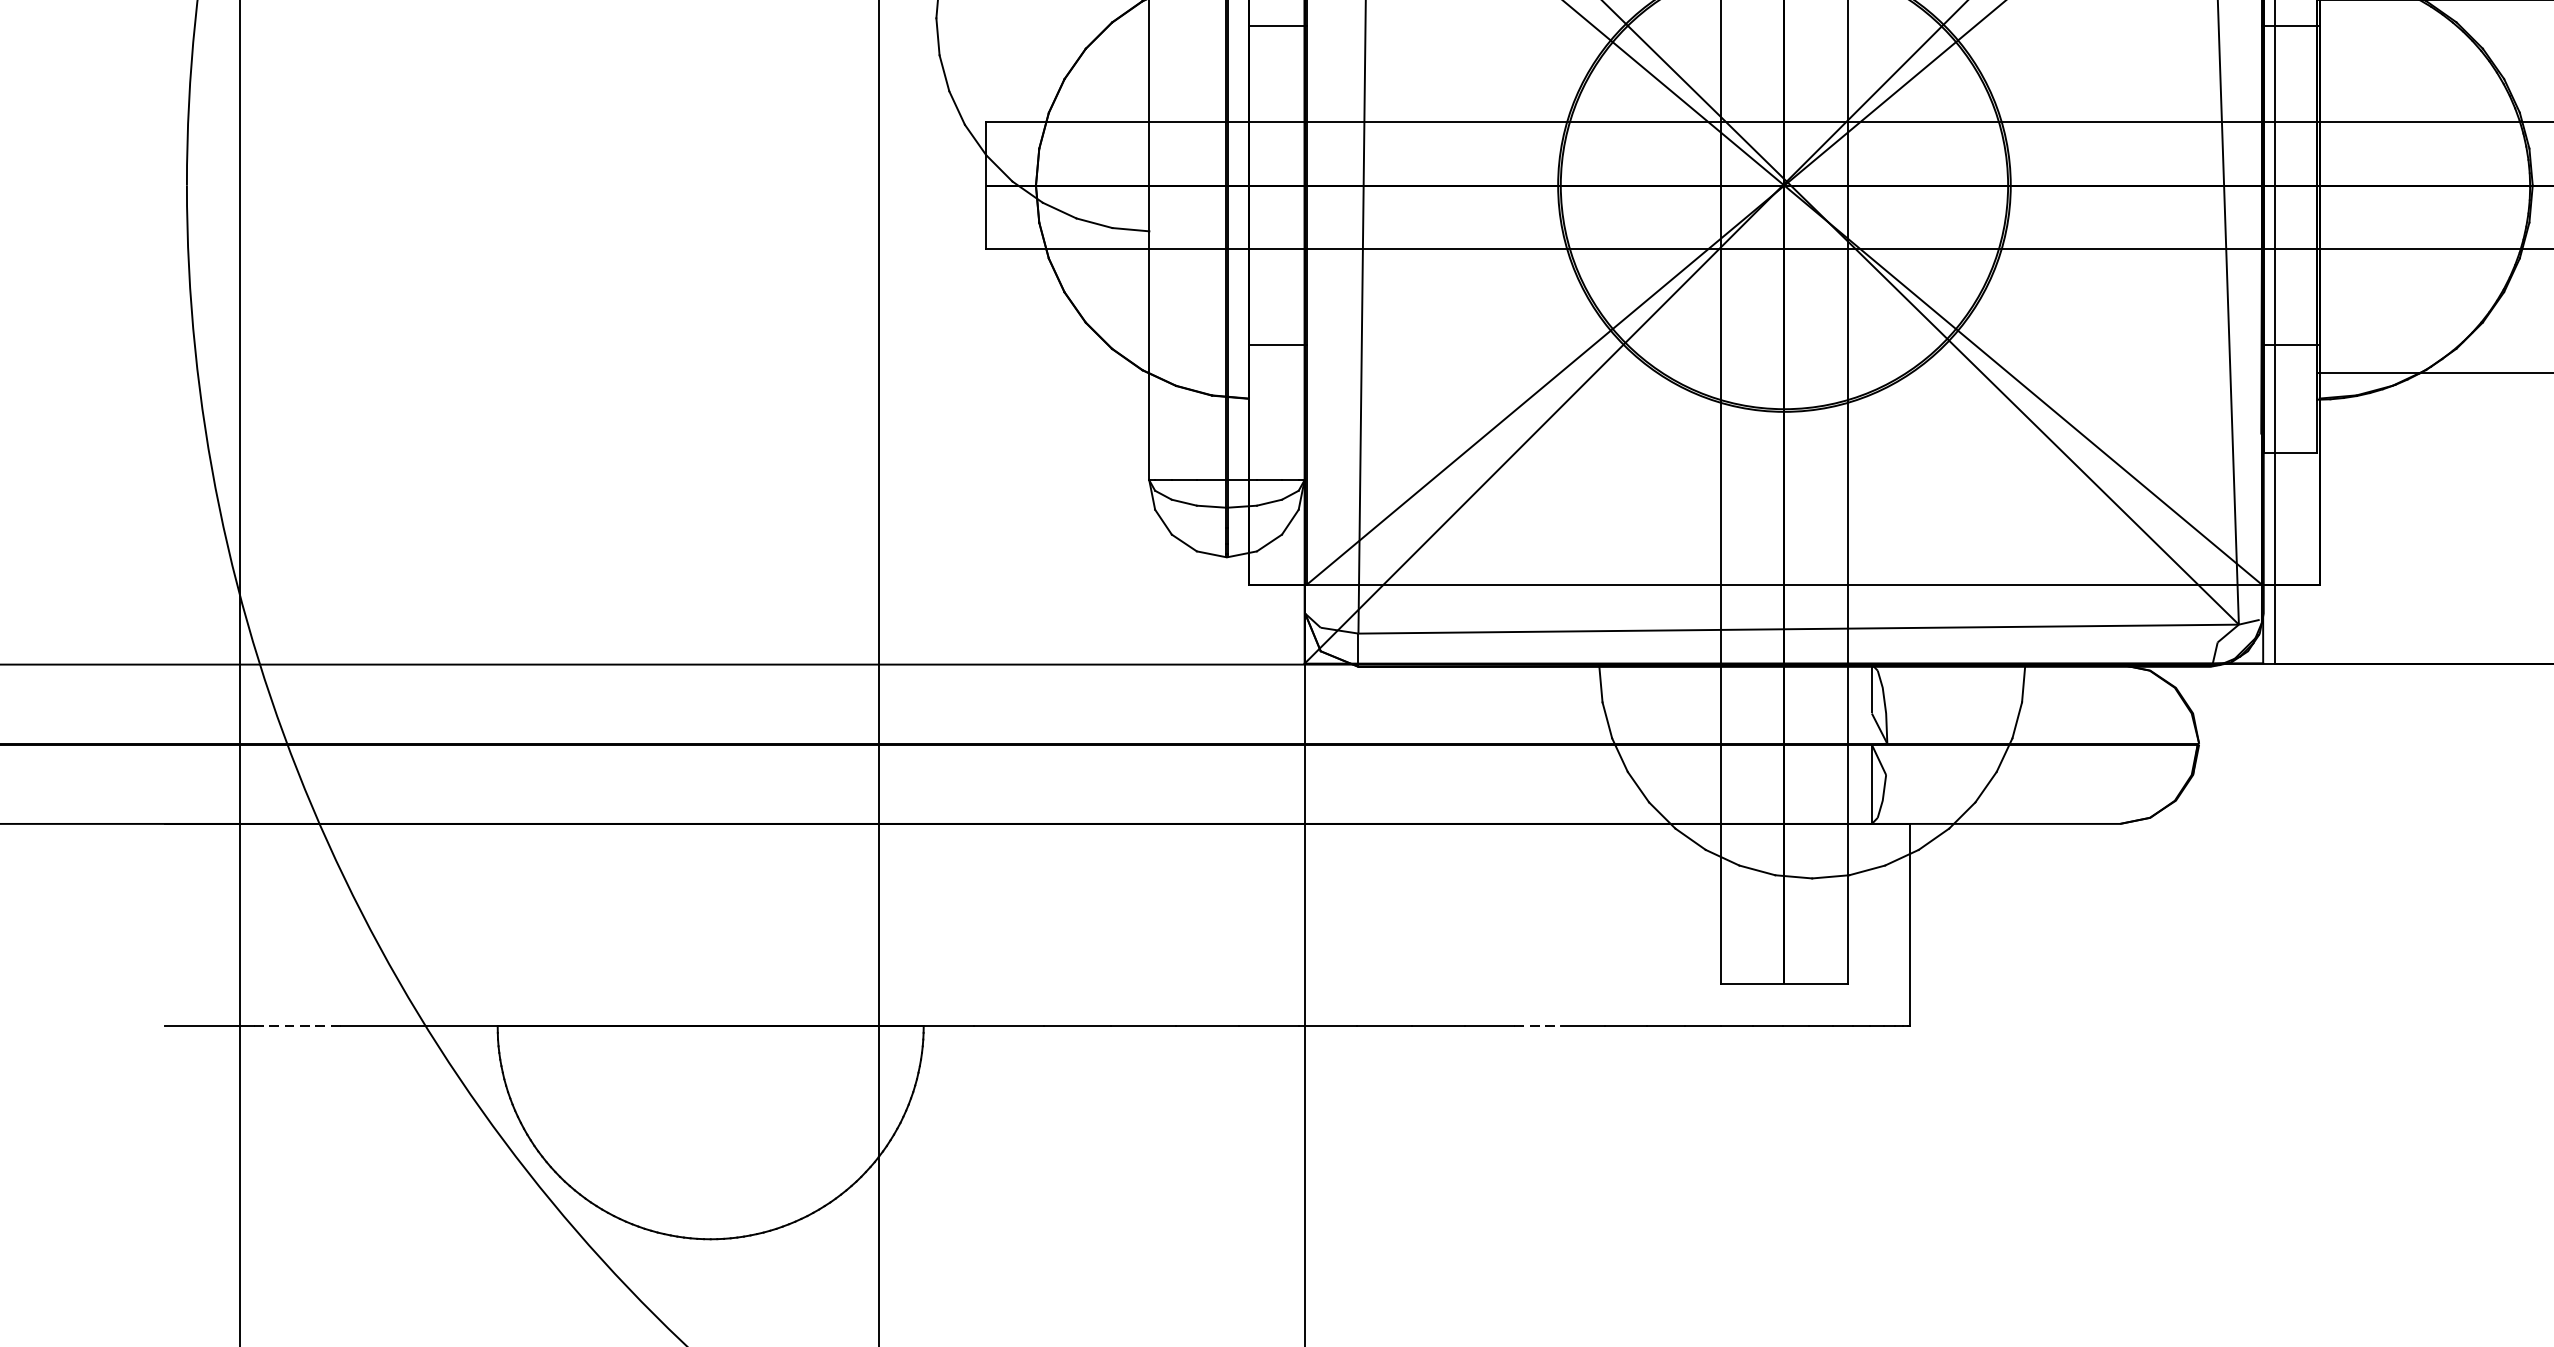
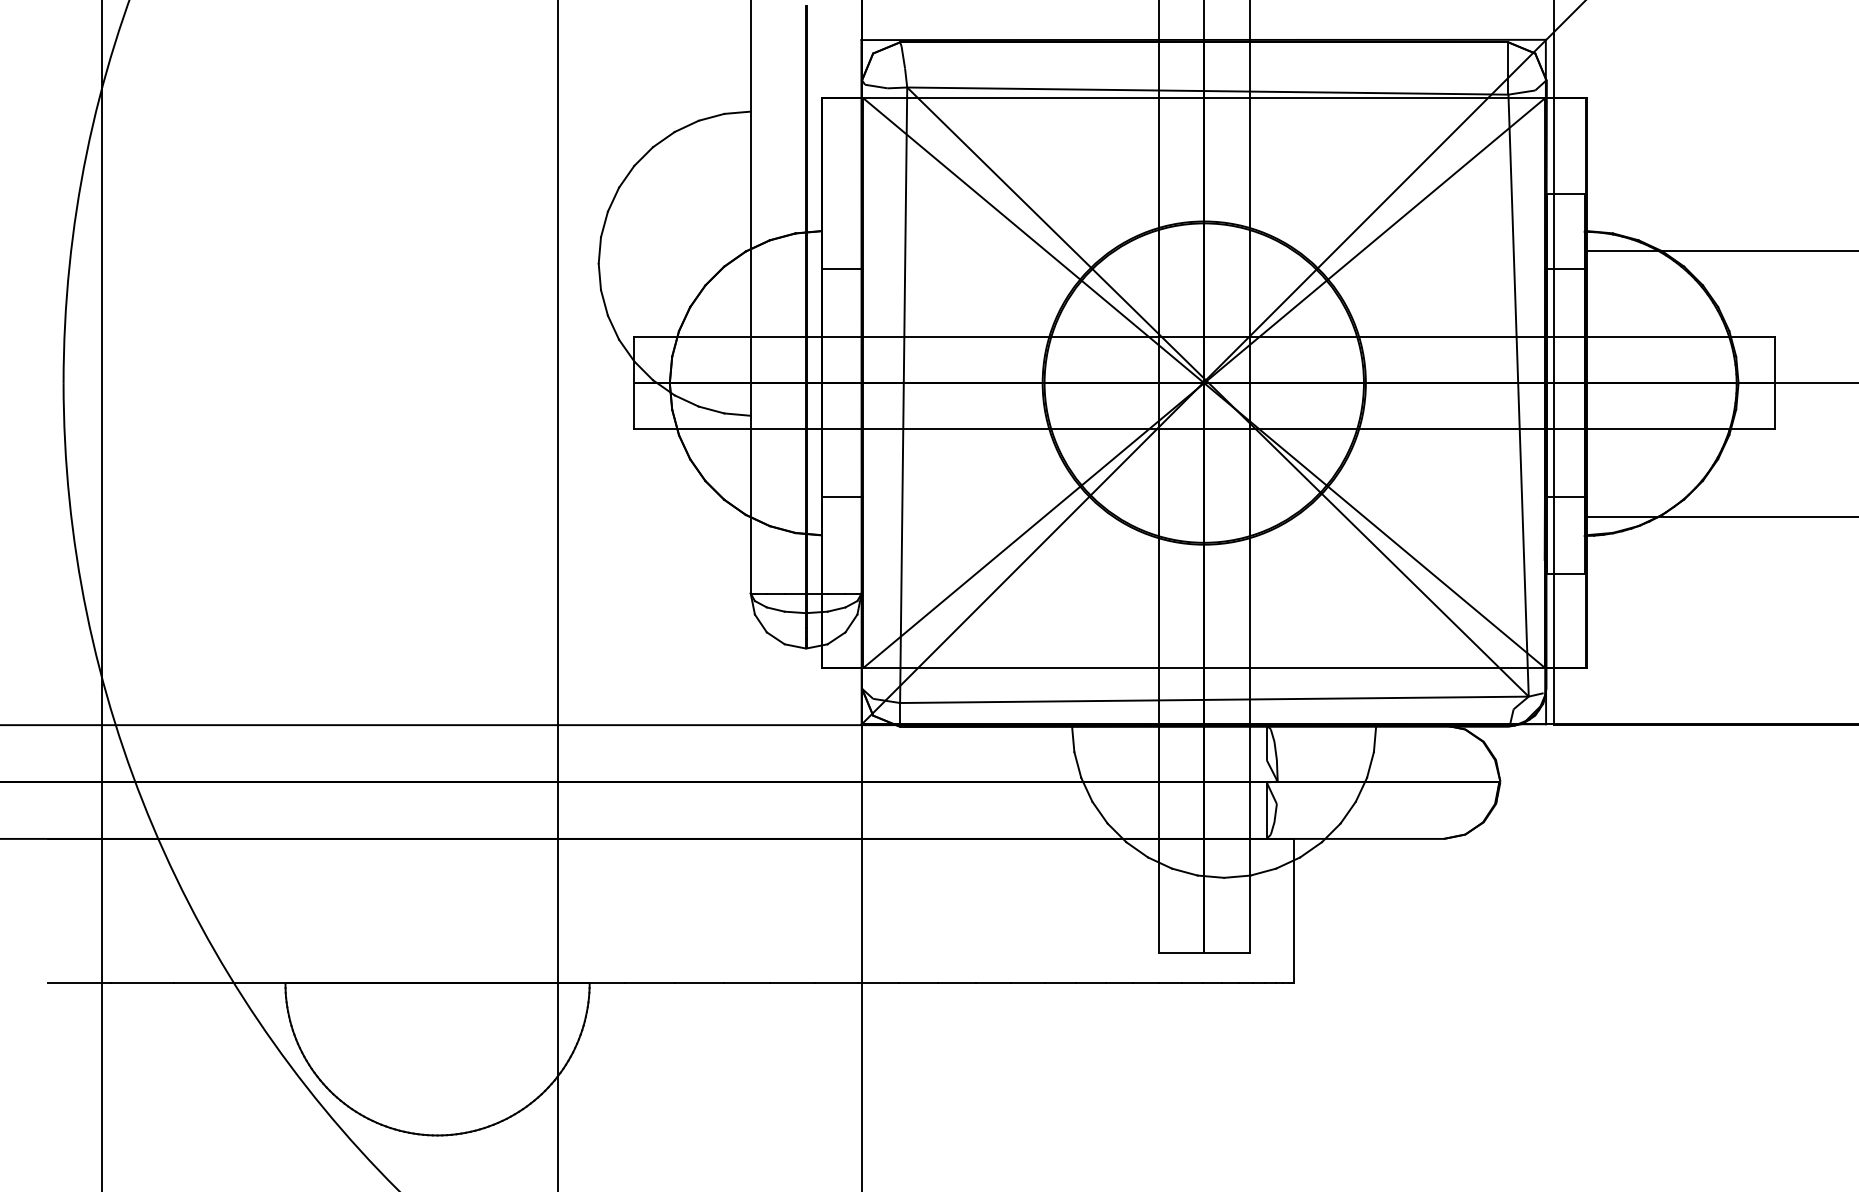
line: (297, 1026) -> (142, 983), dashed -> solid
line: (1538, 1026) -> (1028, 983), dashed -> solid

